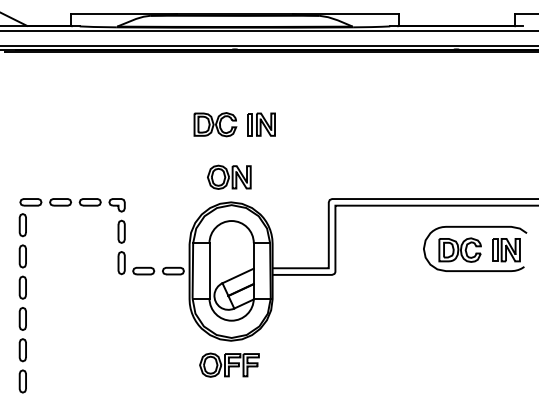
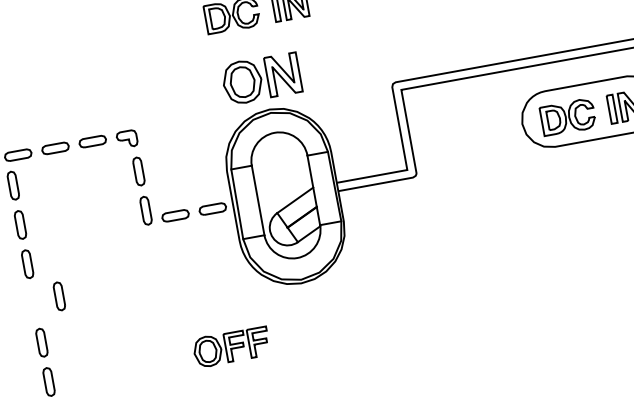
part: (229, 176) -> (261, 77), size x1.4
part: (22, 318) -> (58, 295), moved
part: (229, 364) -> (231, 346), moved

